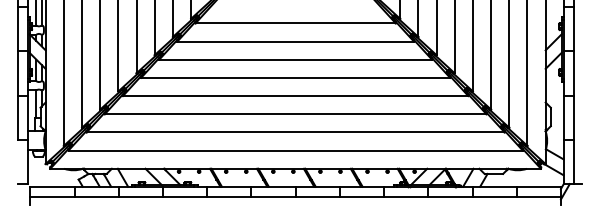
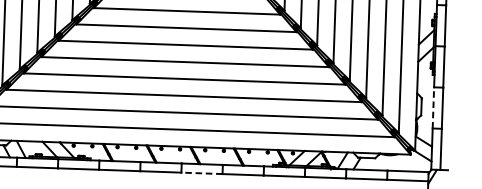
line: (563, 117) -> (433, 107), solid -> dashed
line: (317, 196) -> (201, 173), solid -> dashed

